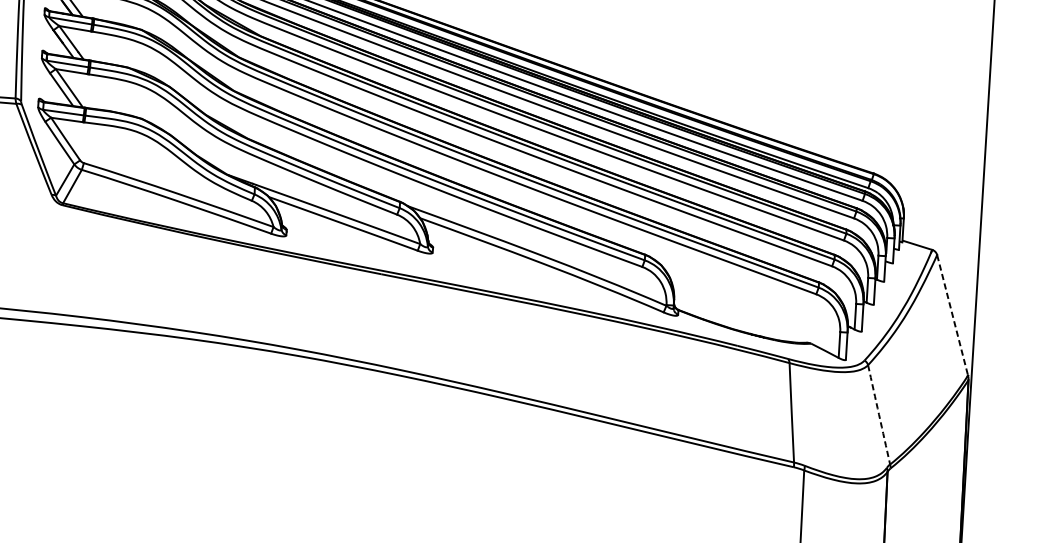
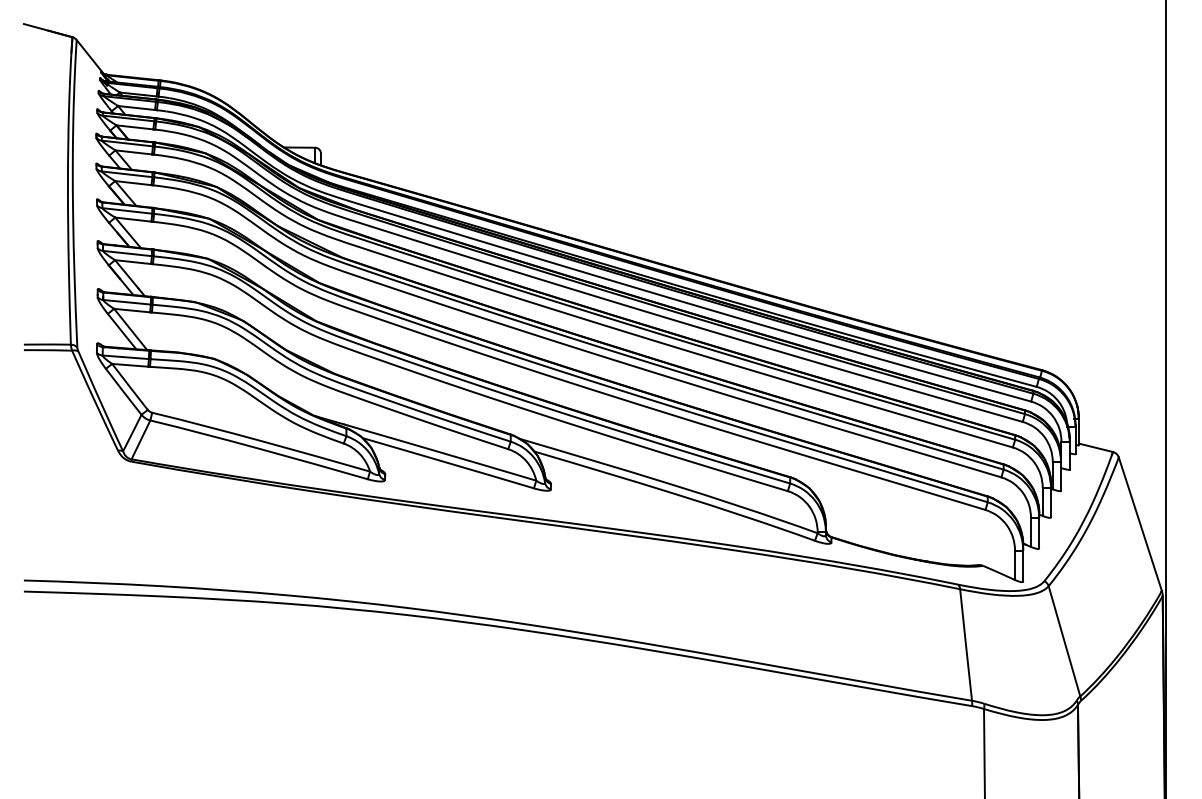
line: (952, 315) -> (1140, 524), dashed -> solid
arc: (879, 415) -> (1064, 641), dashed -> solid

